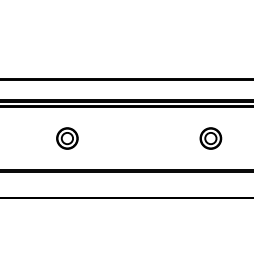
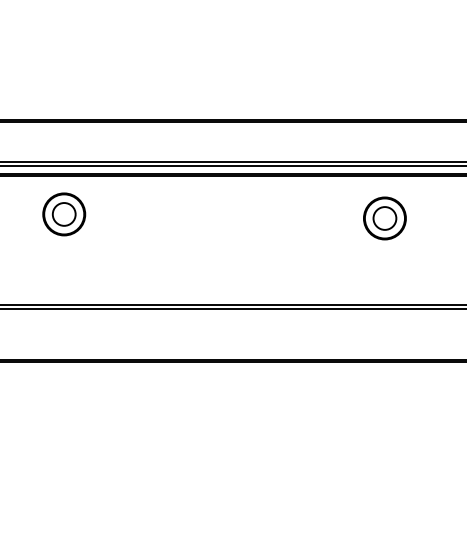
part: (67, 138) -> (64, 214), moved
part: (210, 138) -> (384, 218), moved

